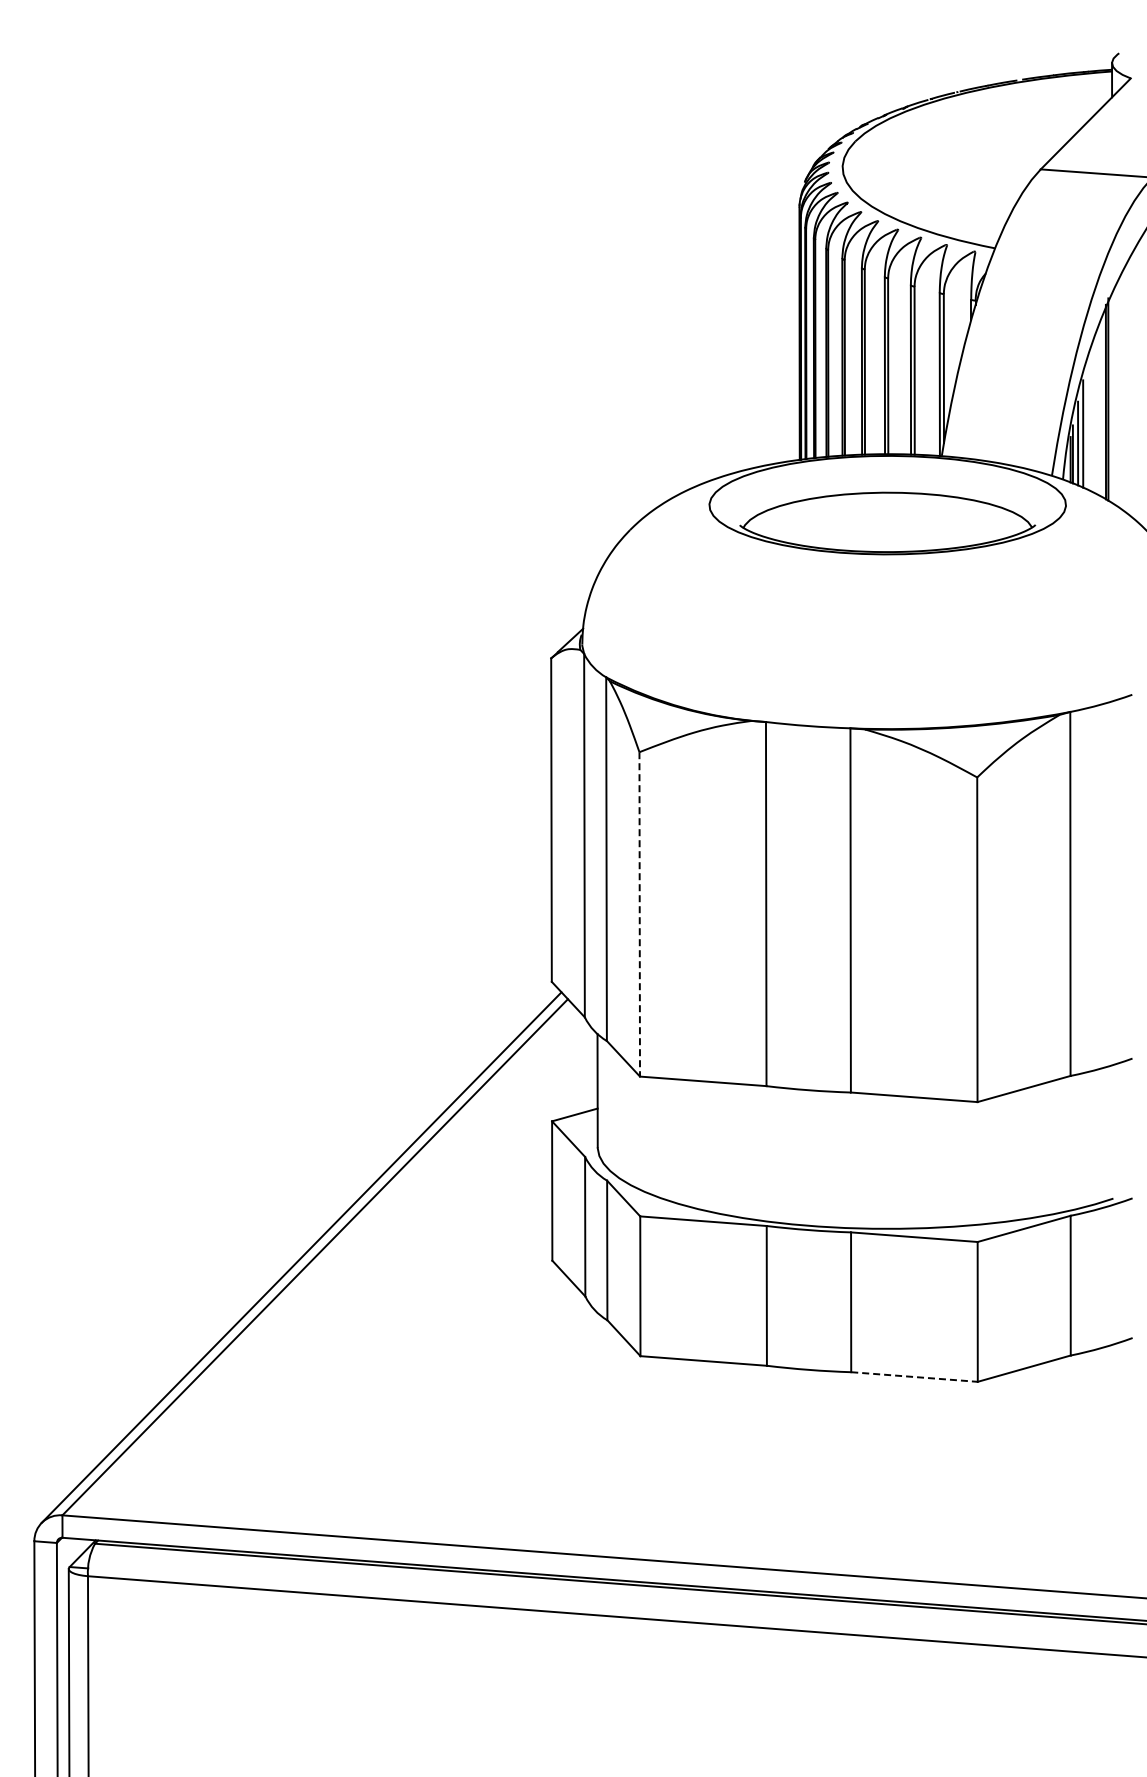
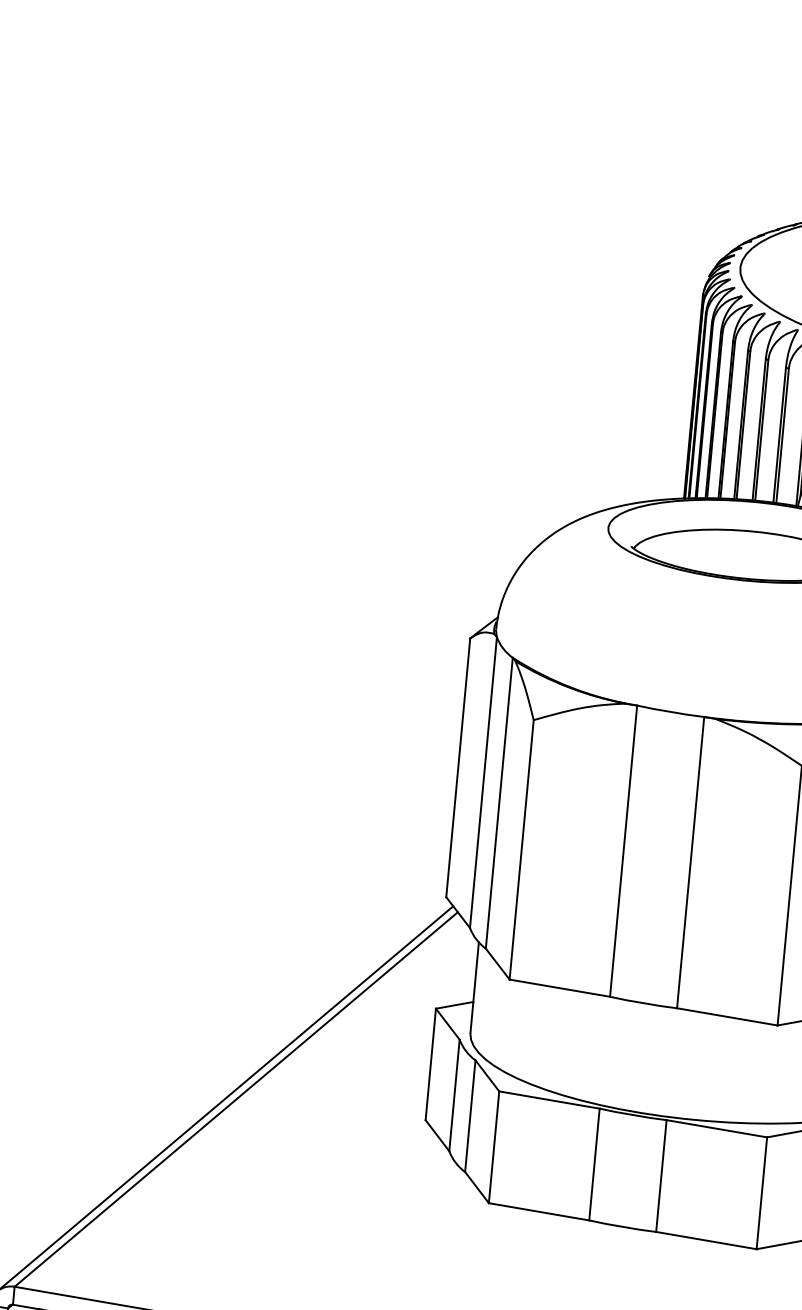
line: (639, 914) -> (521, 849), dashed -> solid
line: (915, 1377) -> (707, 1241), dashed -> solid

